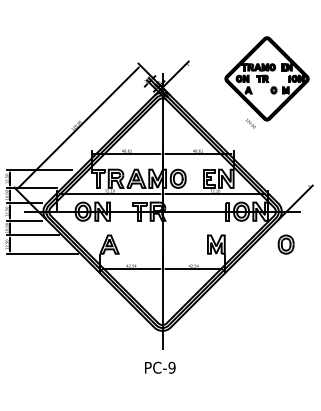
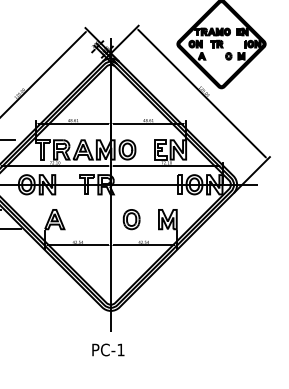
line: (248, 125) -> (201, 93), added
part: (285, 244) -> (130, 219), moved
text: (171, 367) -> (120, 349), PC-9 -> PC-1

